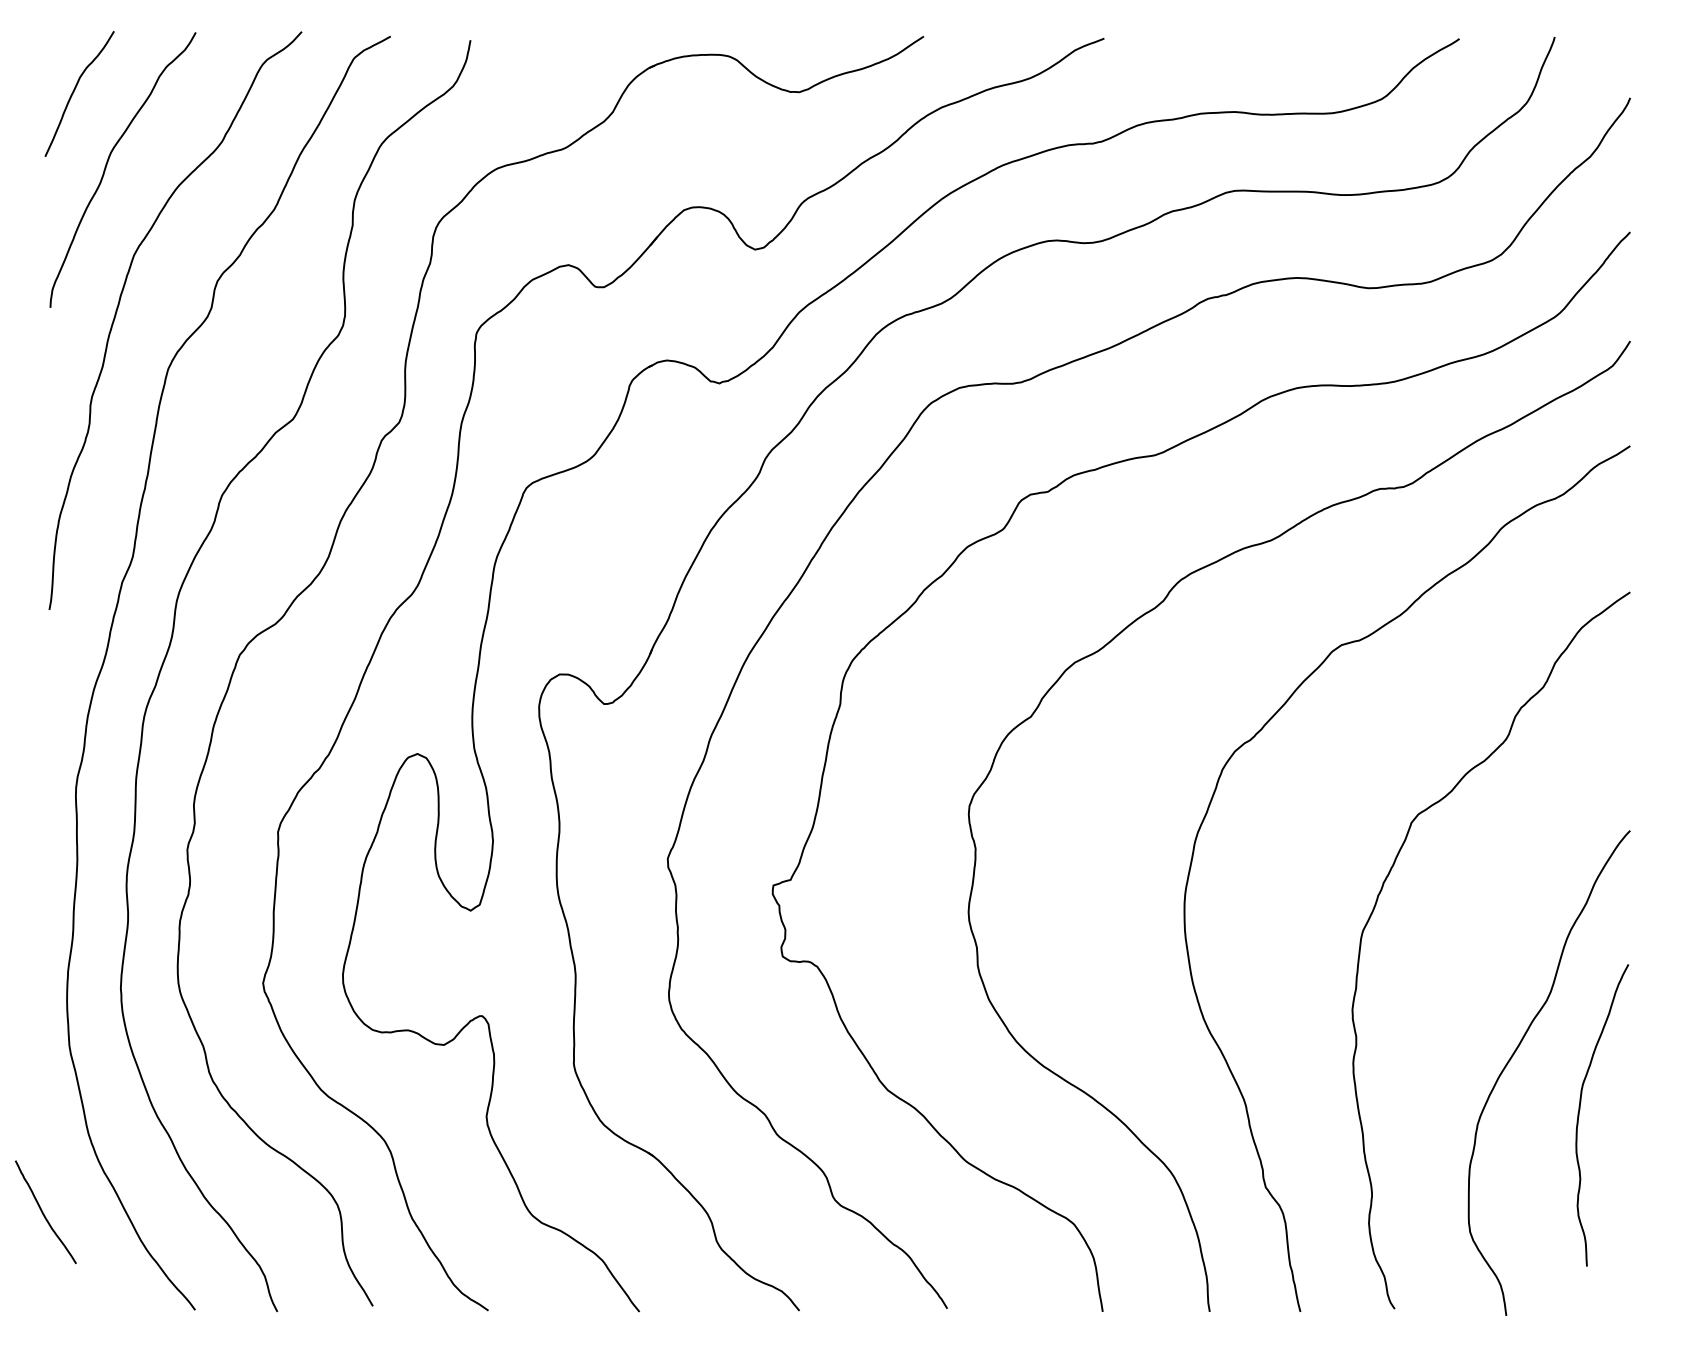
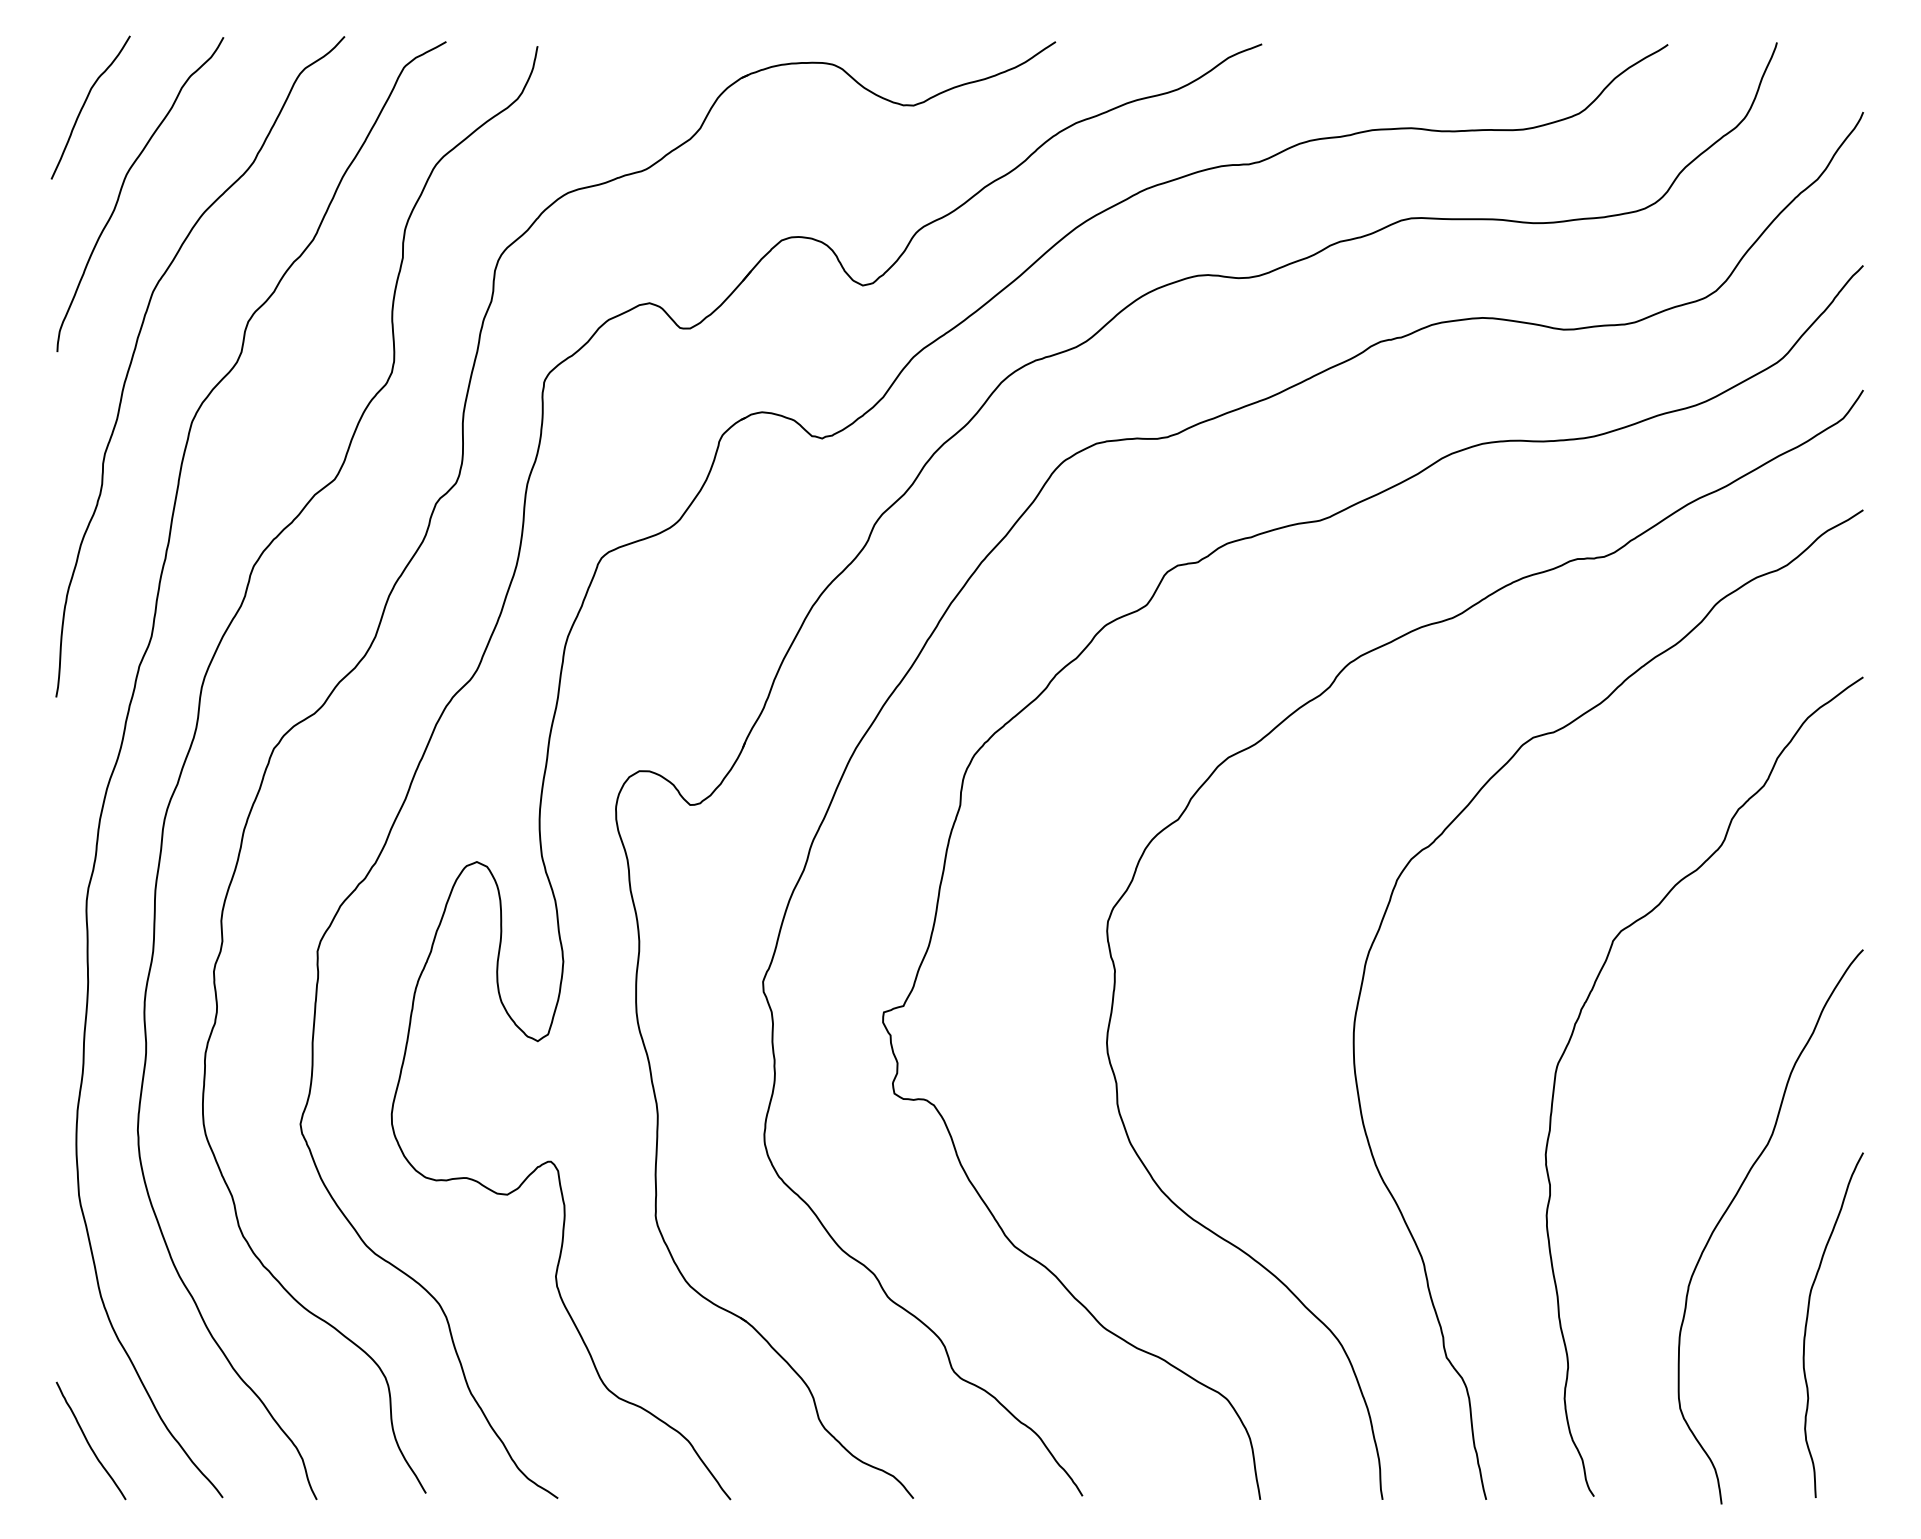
curve: (1580, 1108) -> (1808, 1317), moved
curve: (43, 1212) -> (88, 1441), moved

